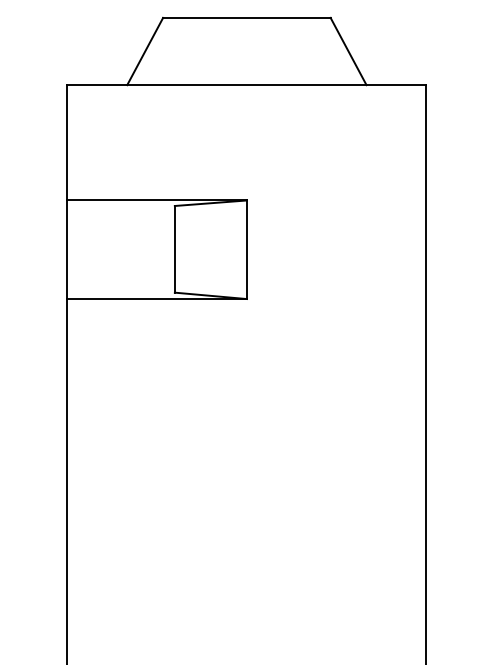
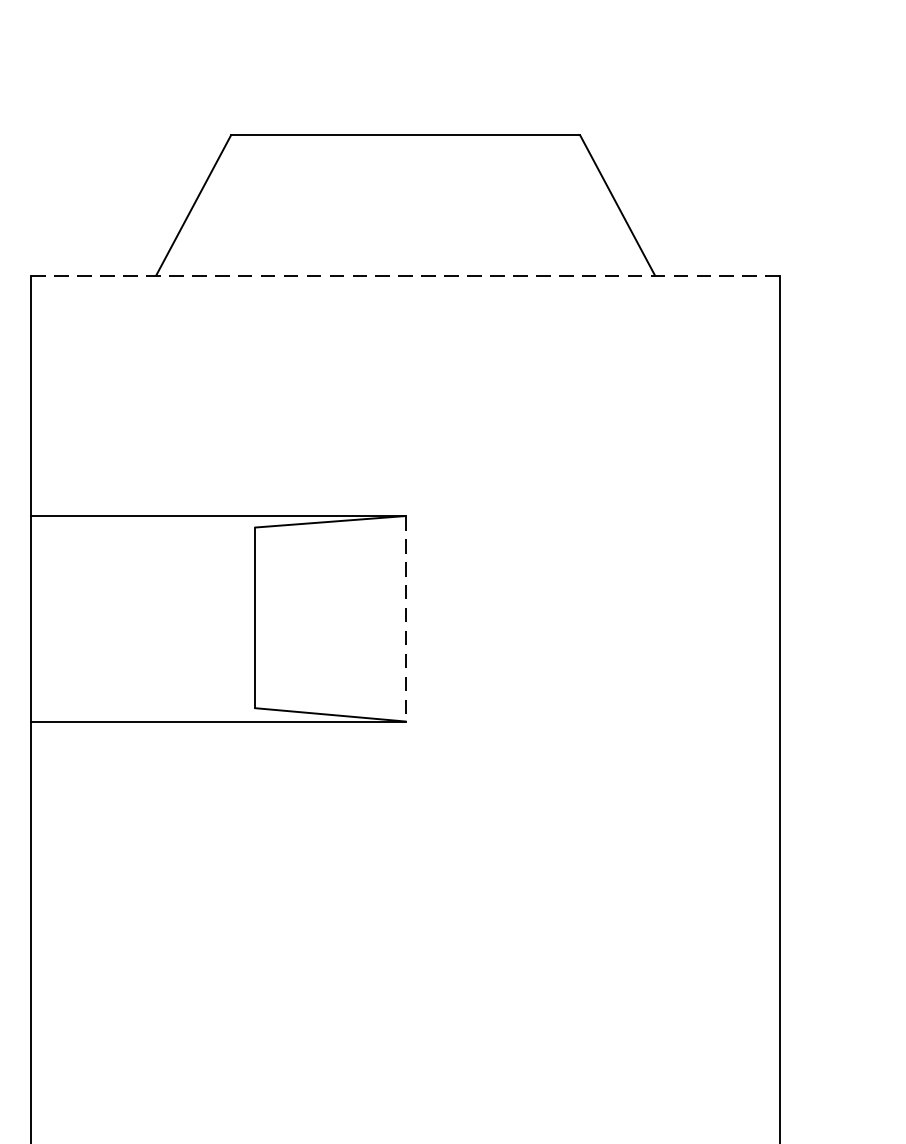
line: (247, 85) -> (406, 276), solid -> dashed
line: (246, 250) -> (404, 620), solid -> dashed

